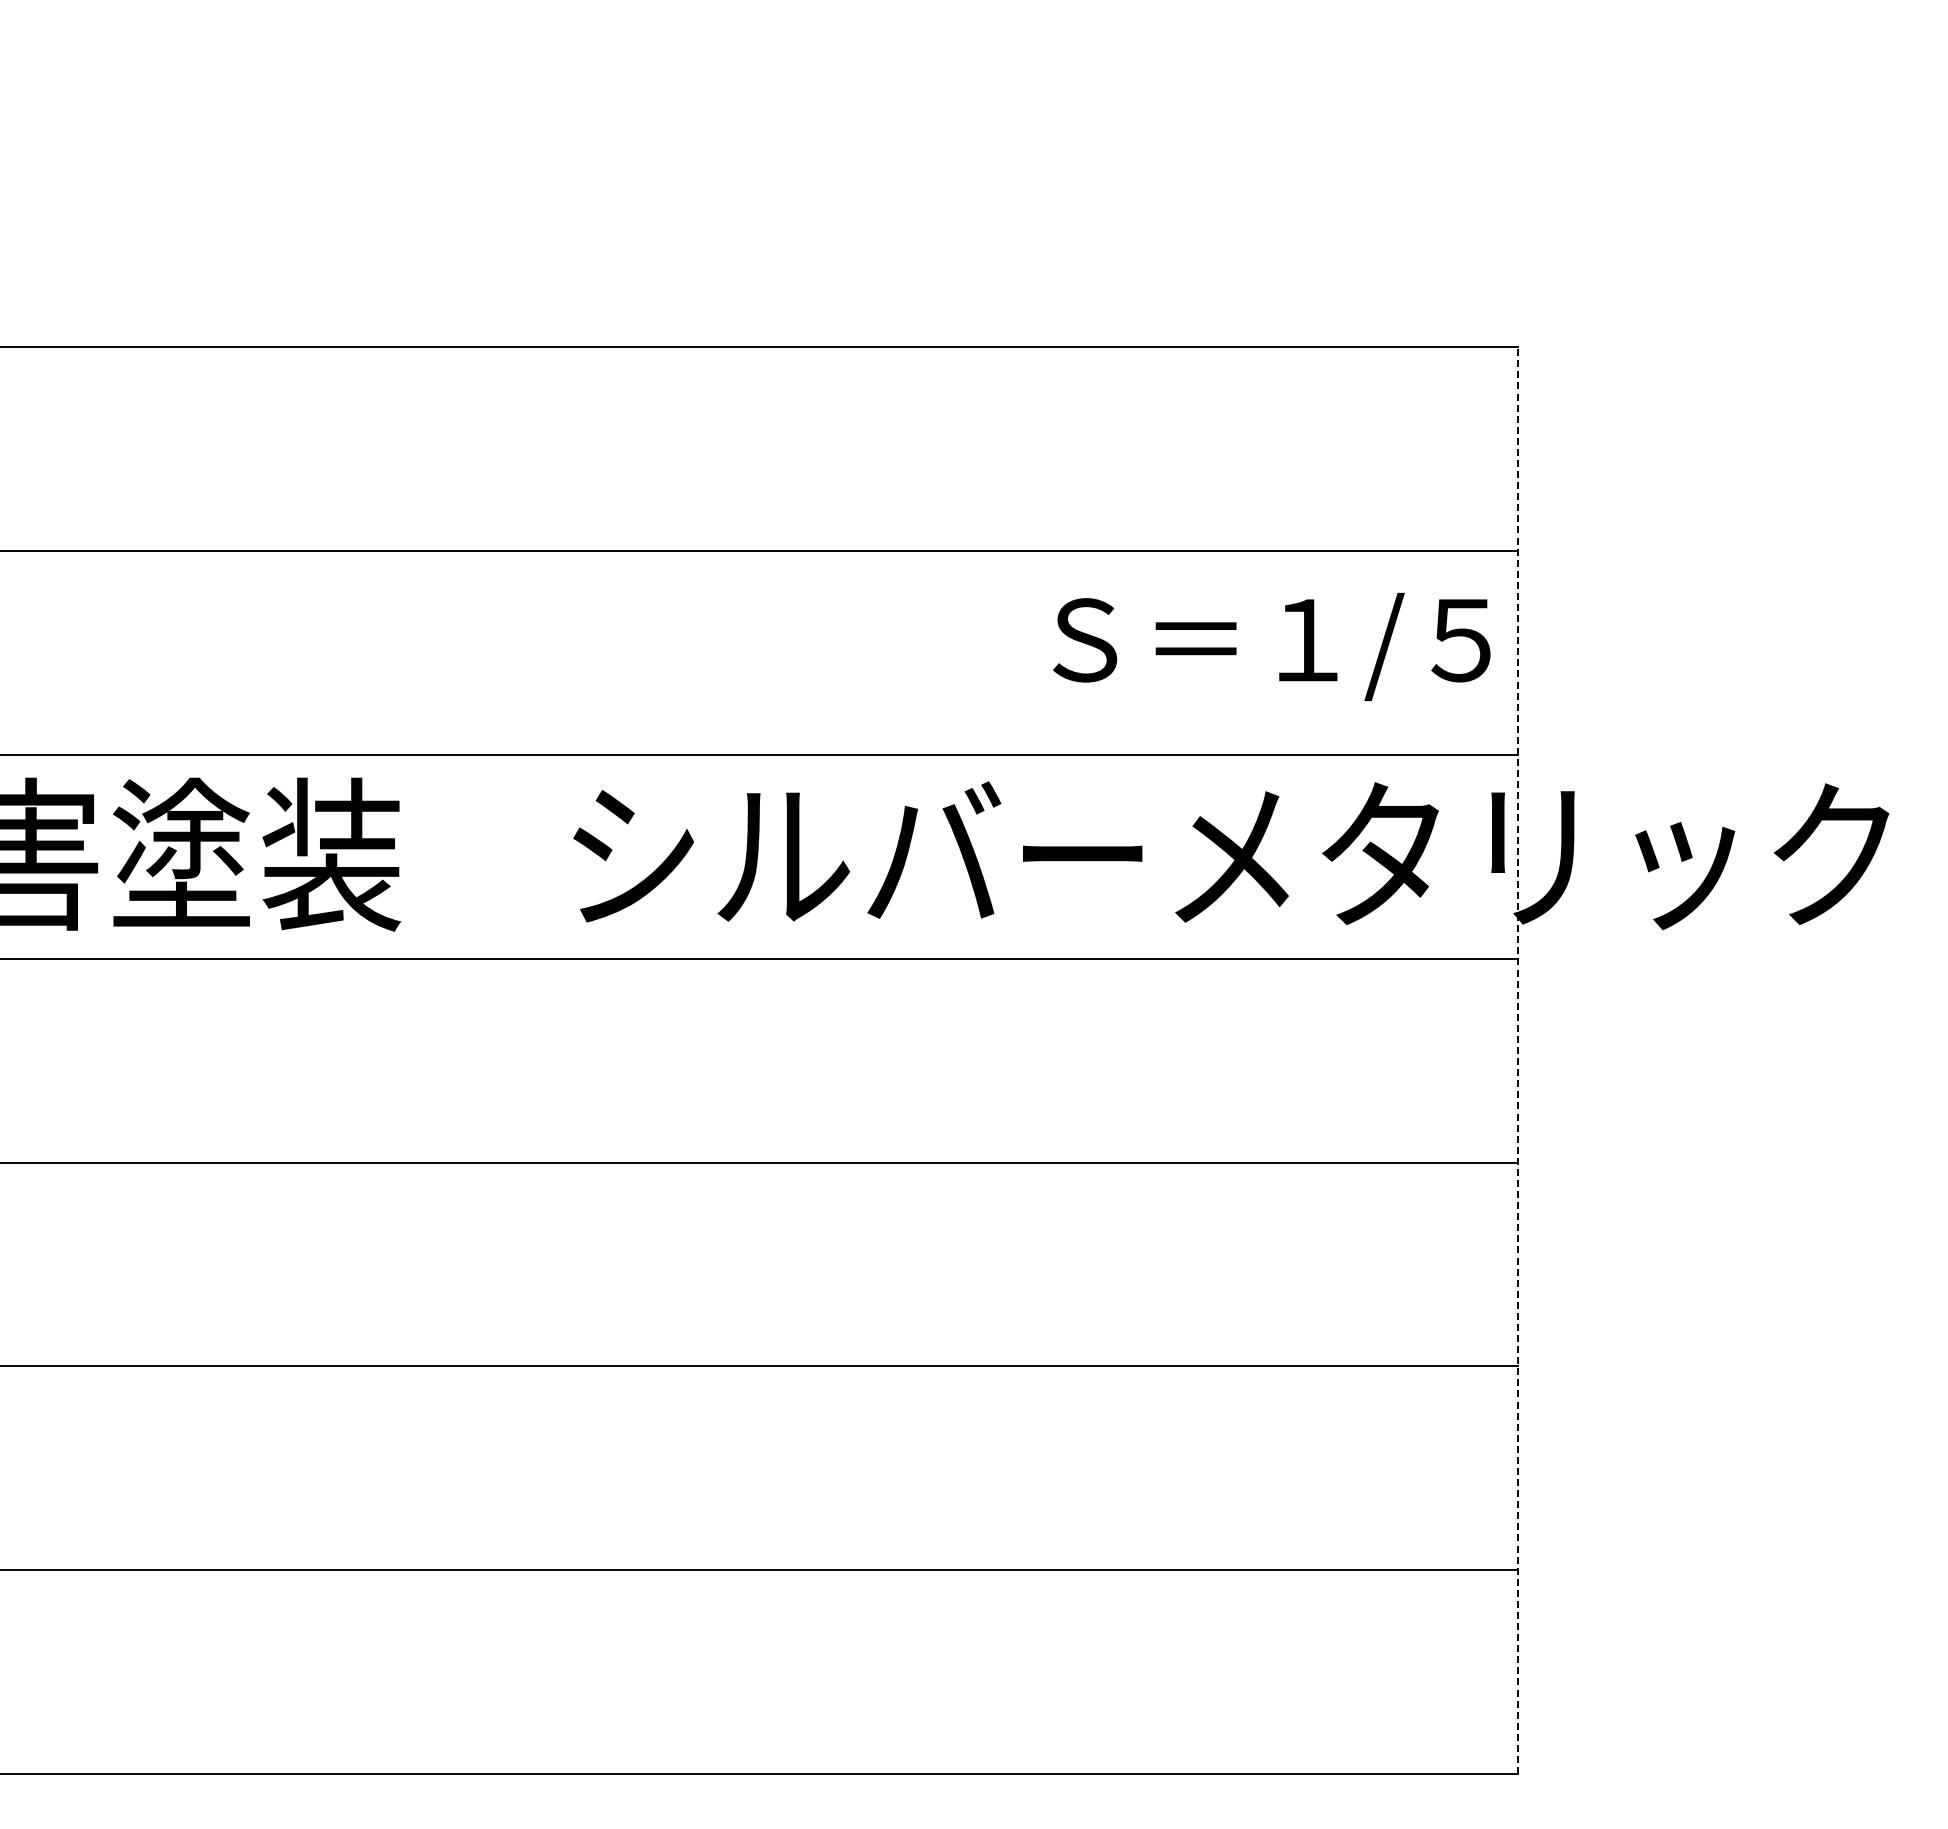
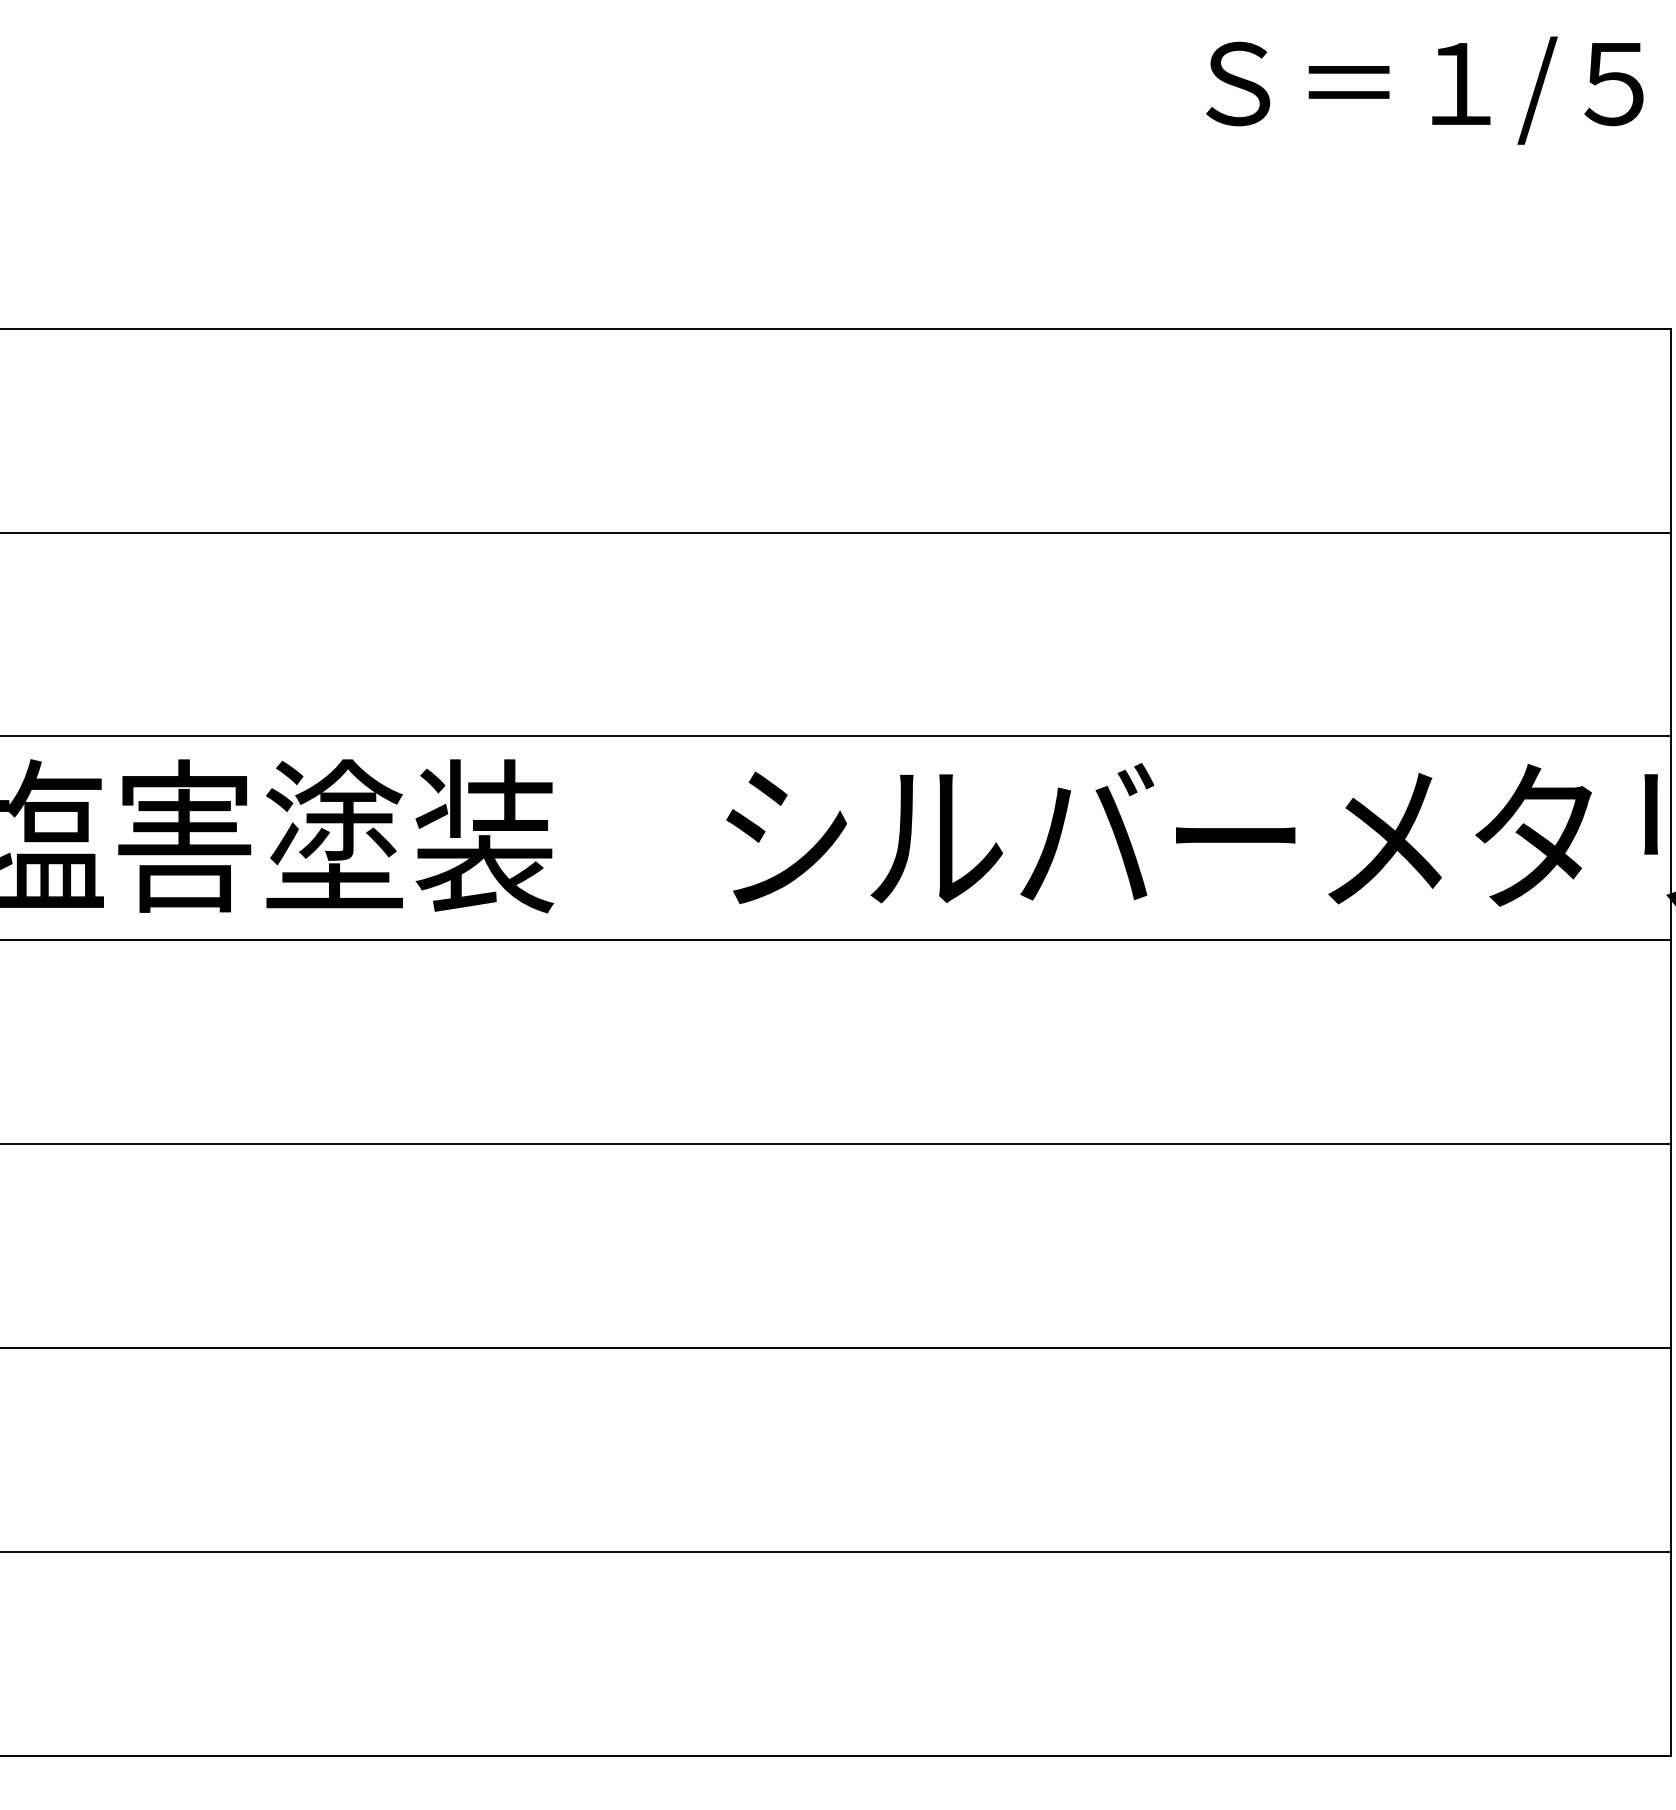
text: (1271, 646) -> (1424, 90), moved
line: (1517, 1060) -> (1670, 1042), dashed -> solid

